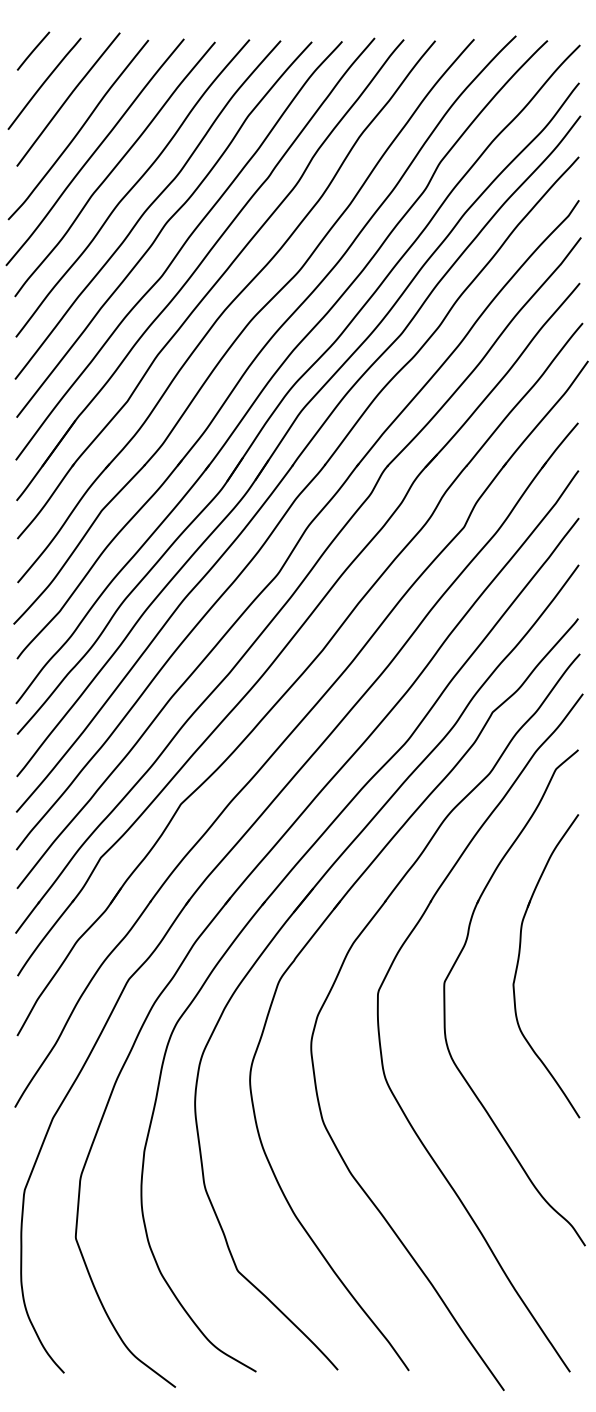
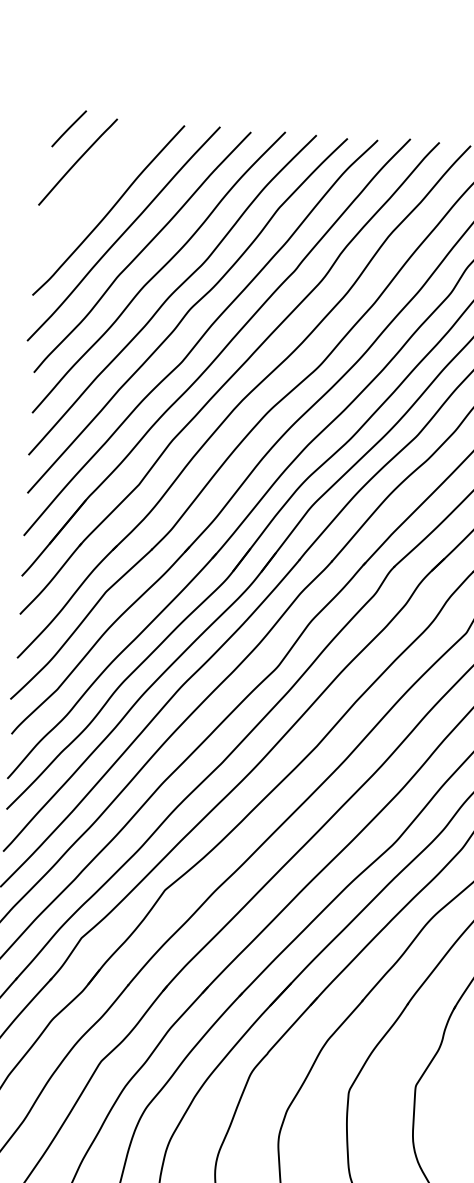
curve: (68, 99) -> (100, 179), removed

